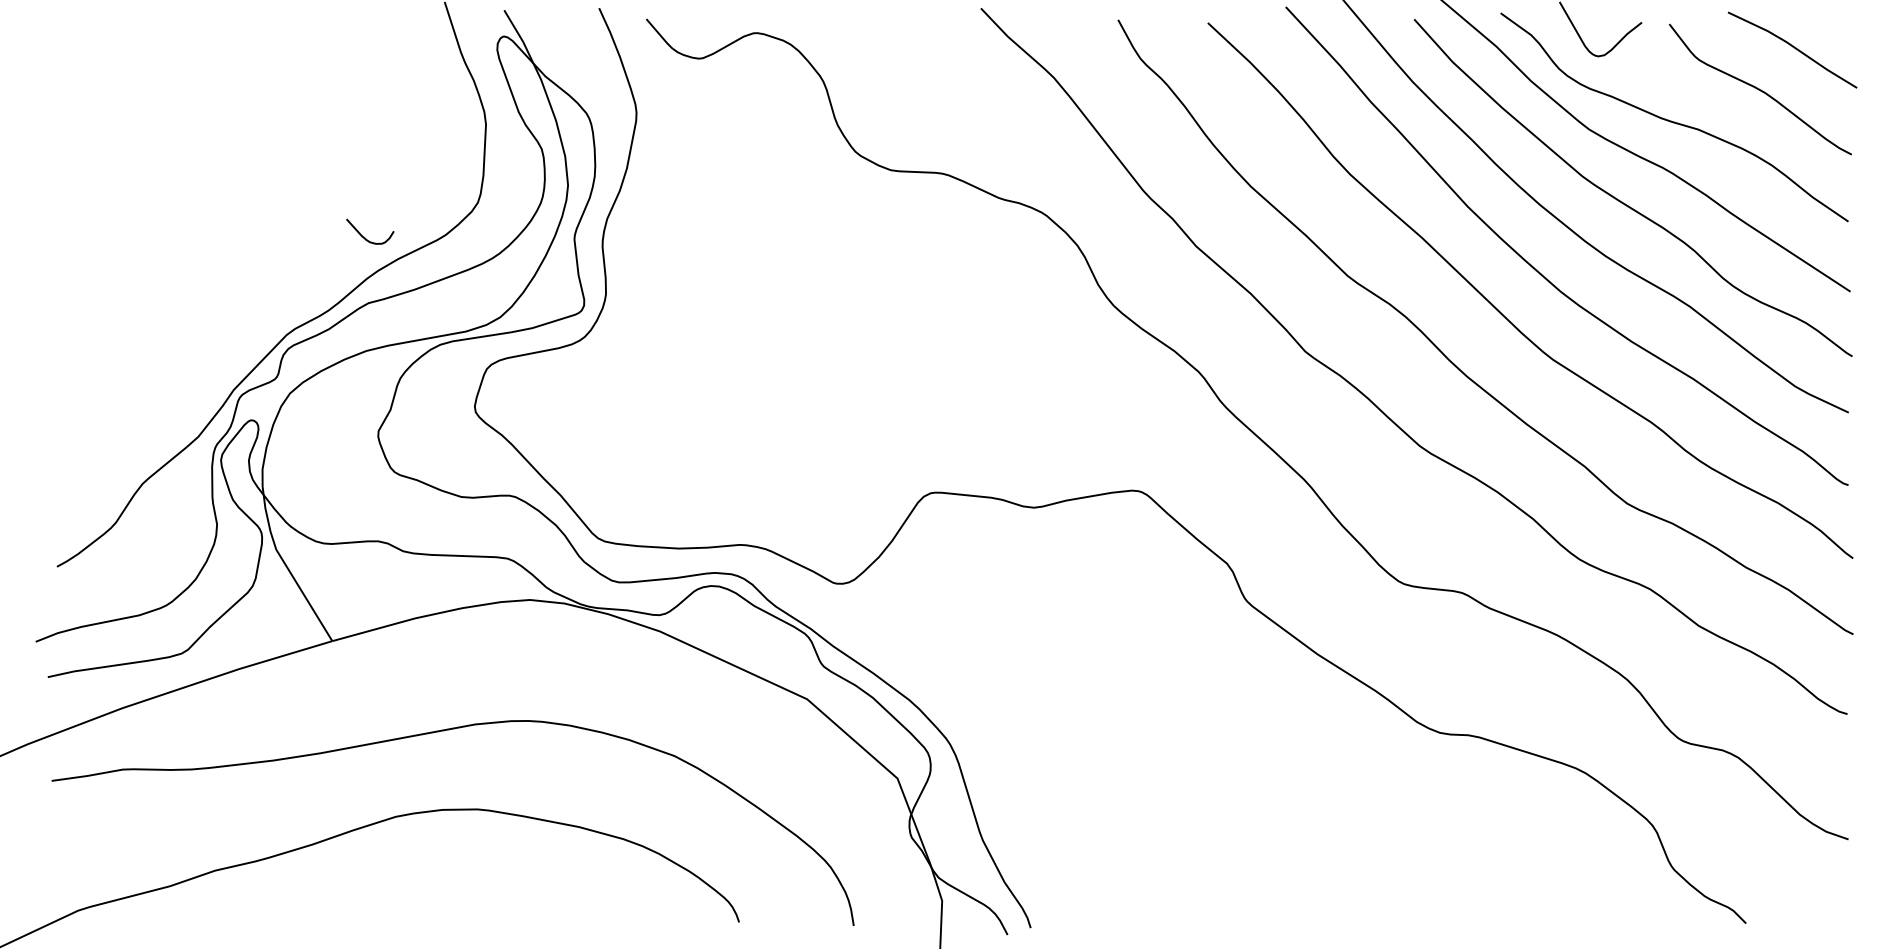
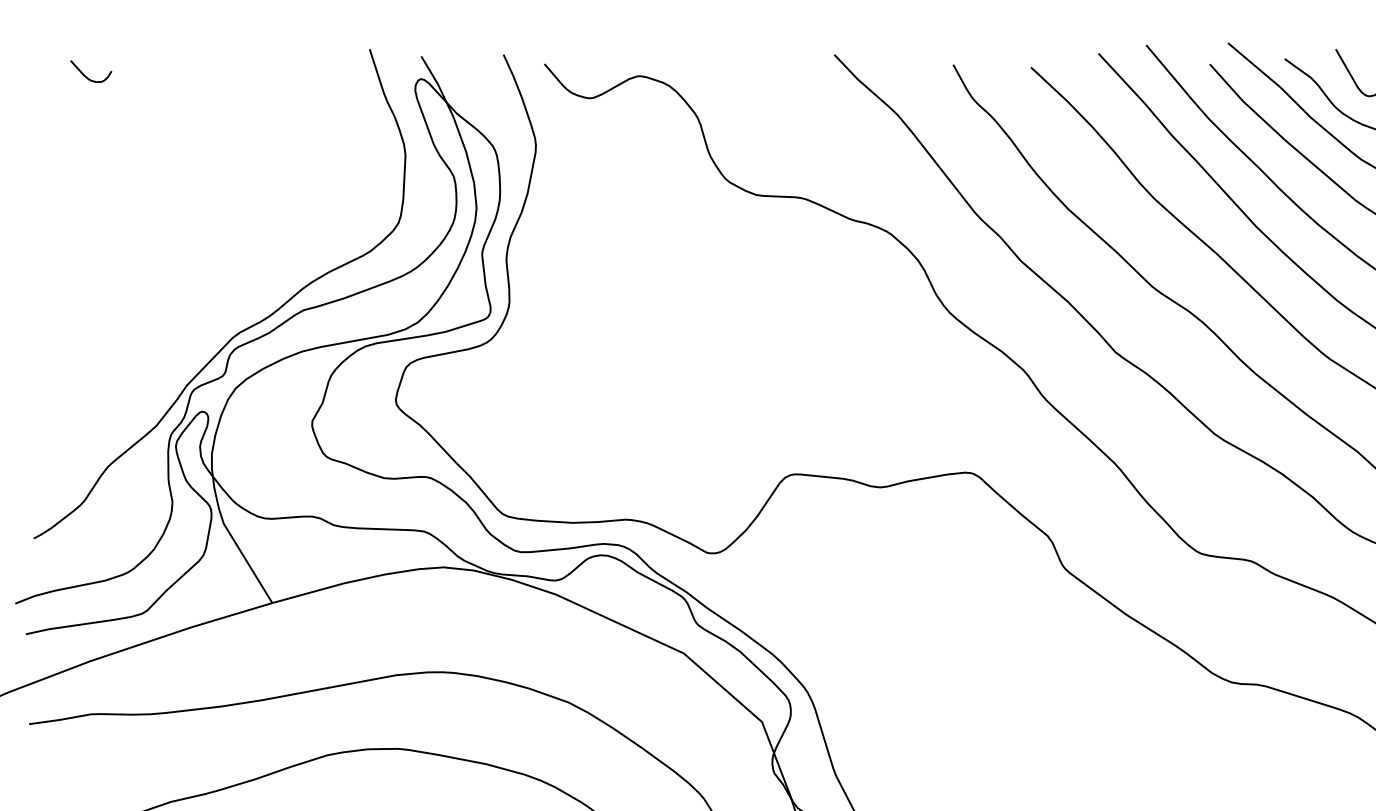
curve: (365, 237) -> (87, 76), moved

